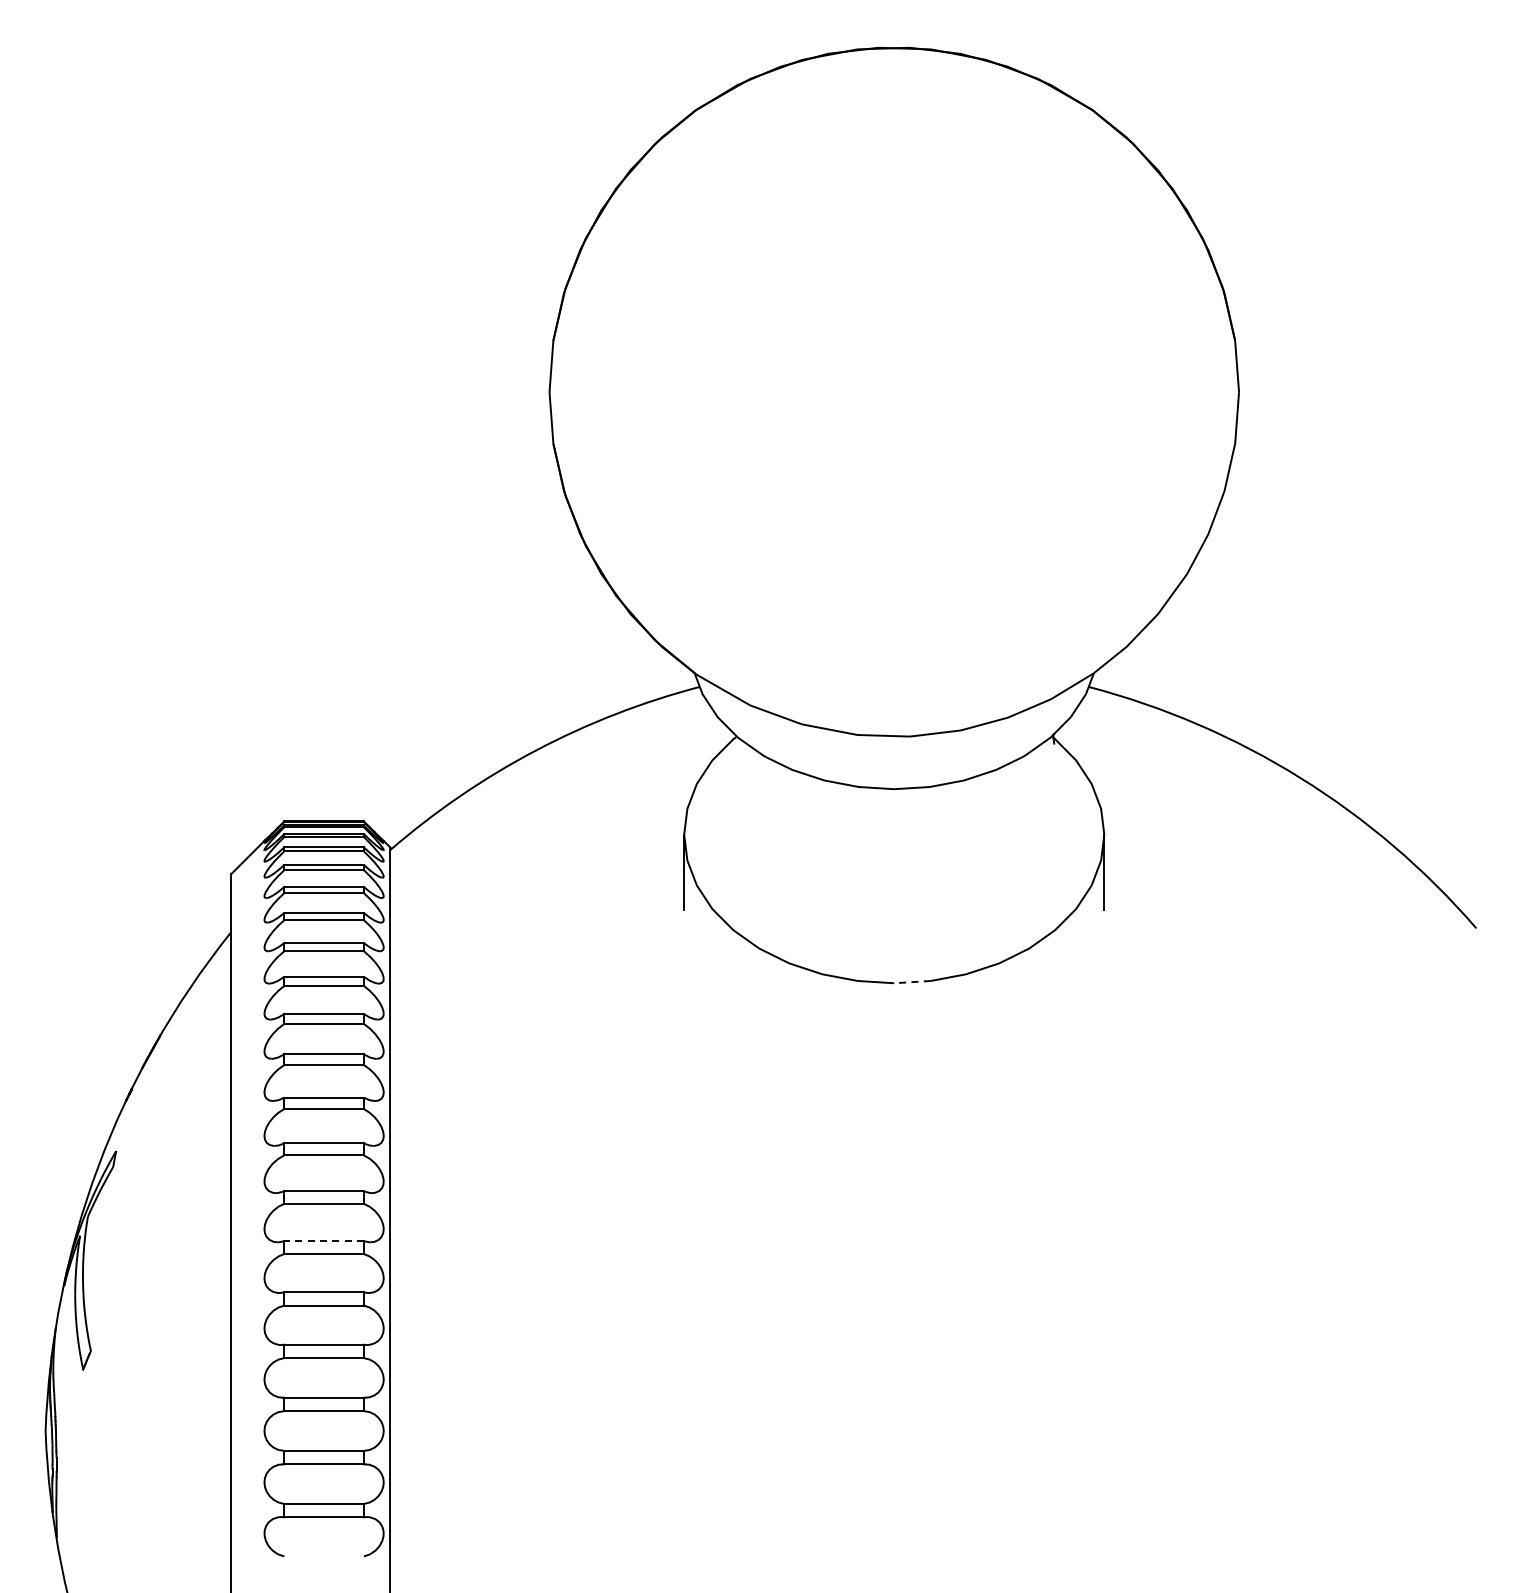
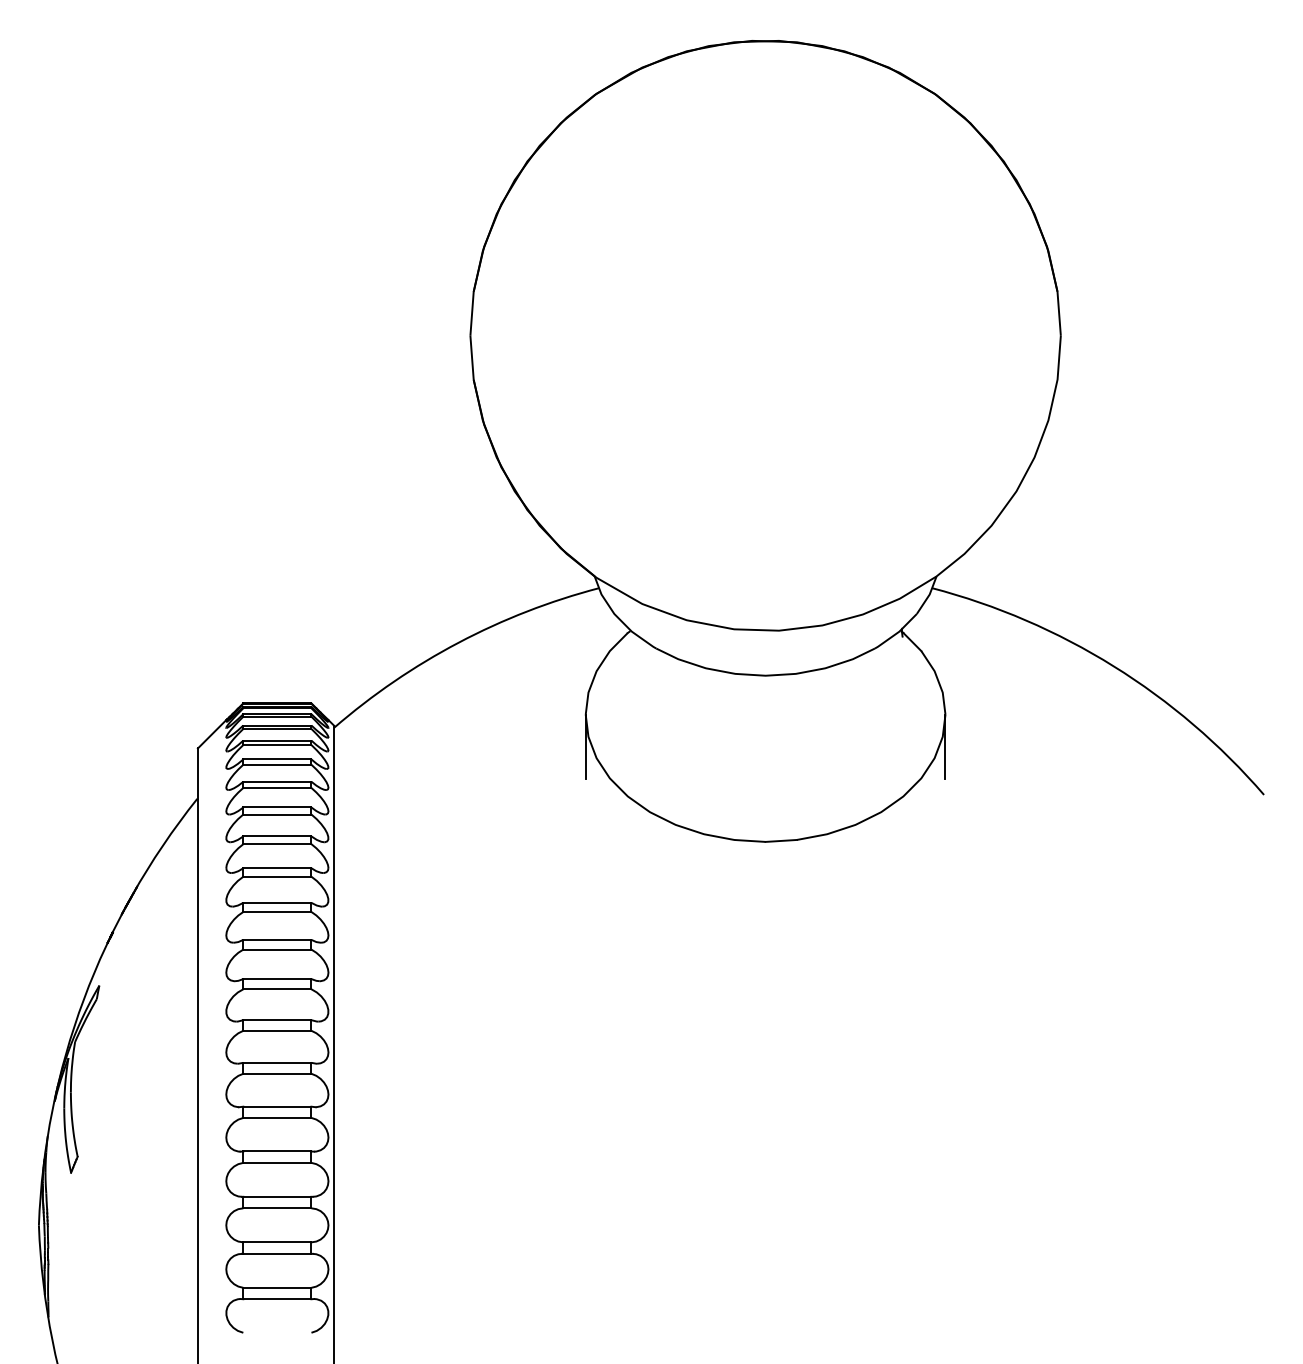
line: (912, 982) -> (781, 841), dashed -> solid
line: (324, 1241) -> (277, 1063), dashed -> solid

